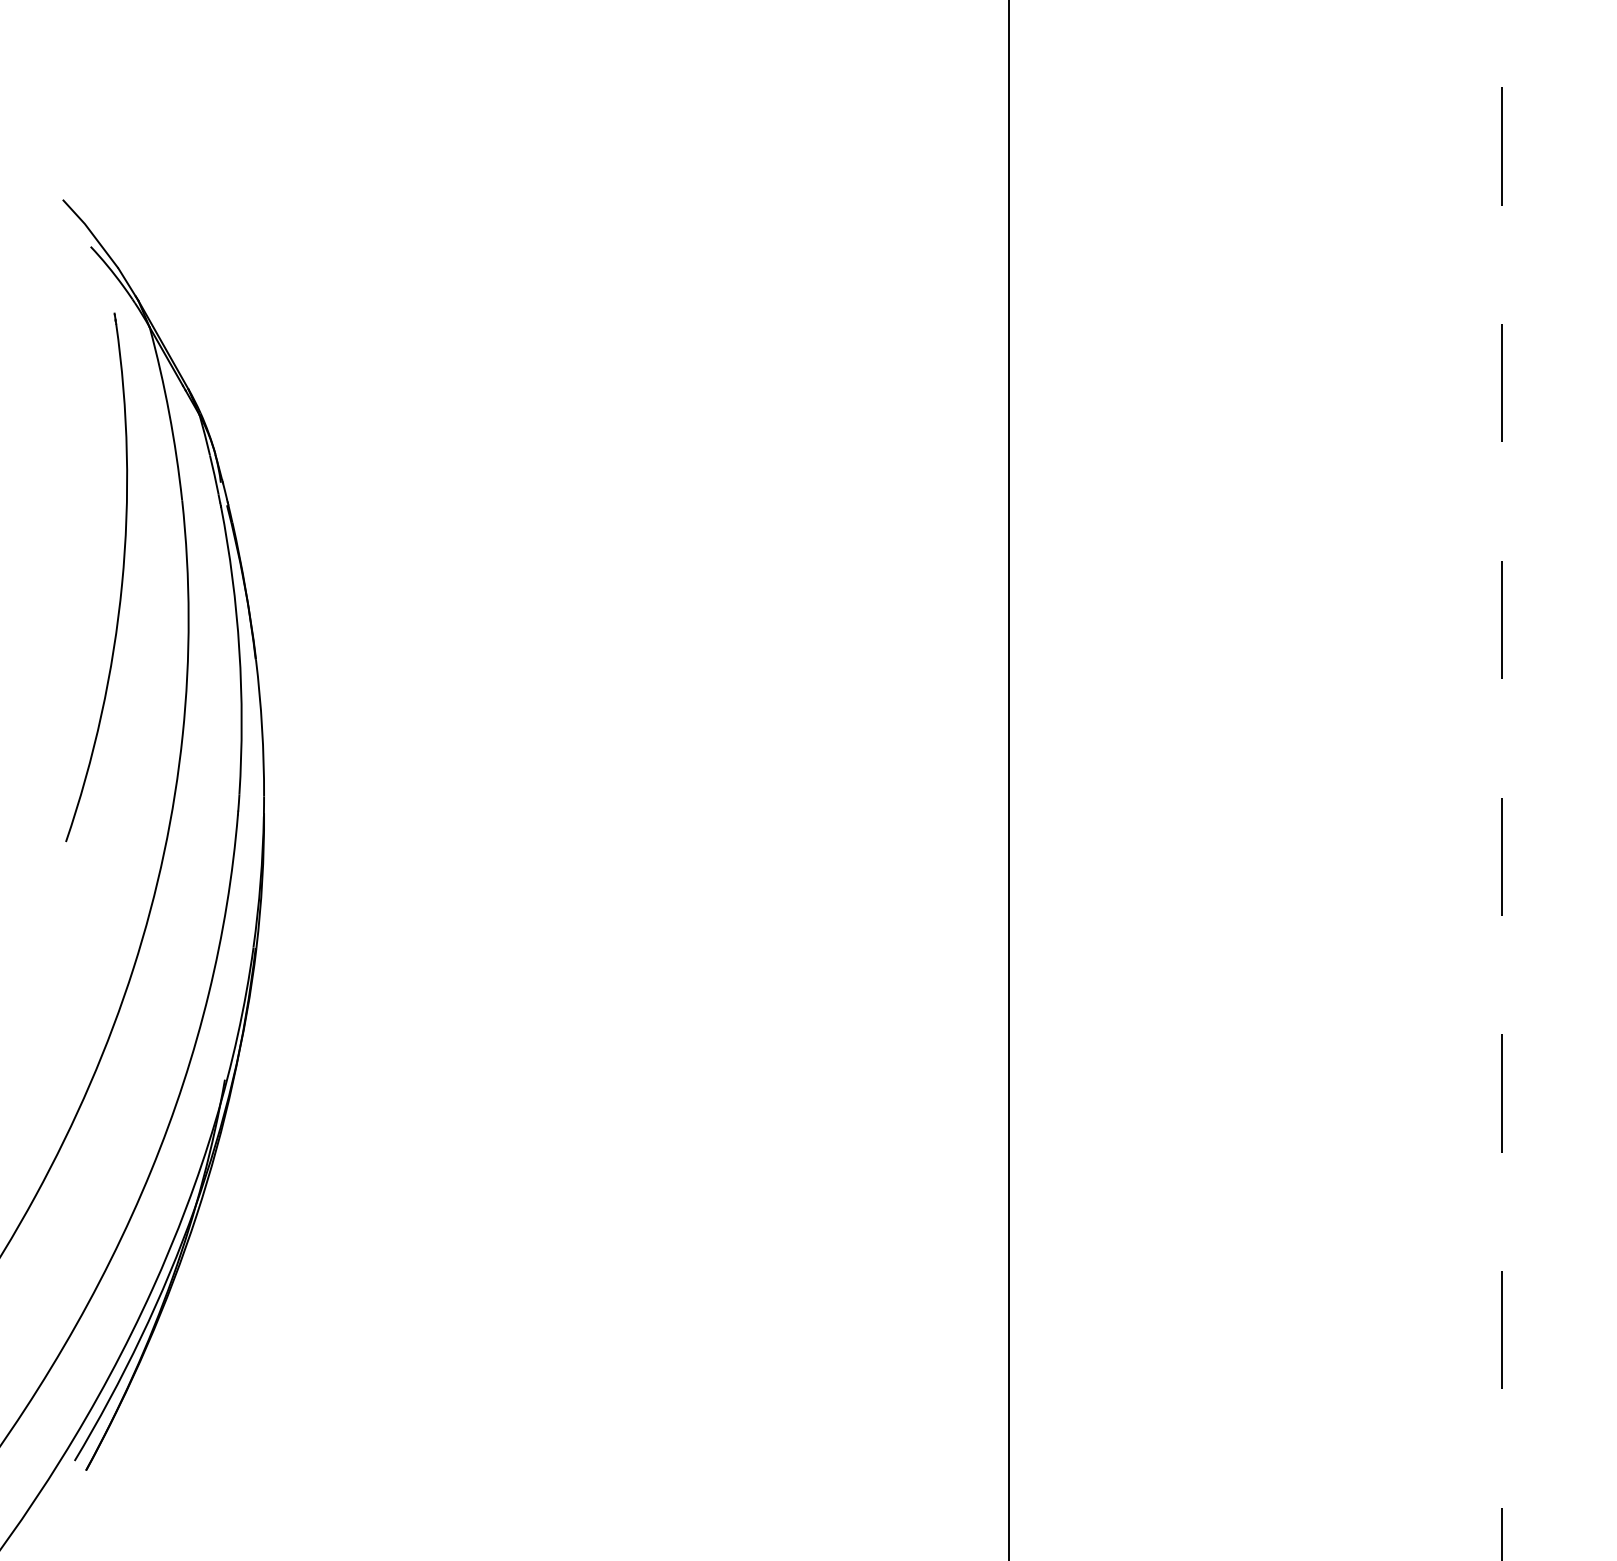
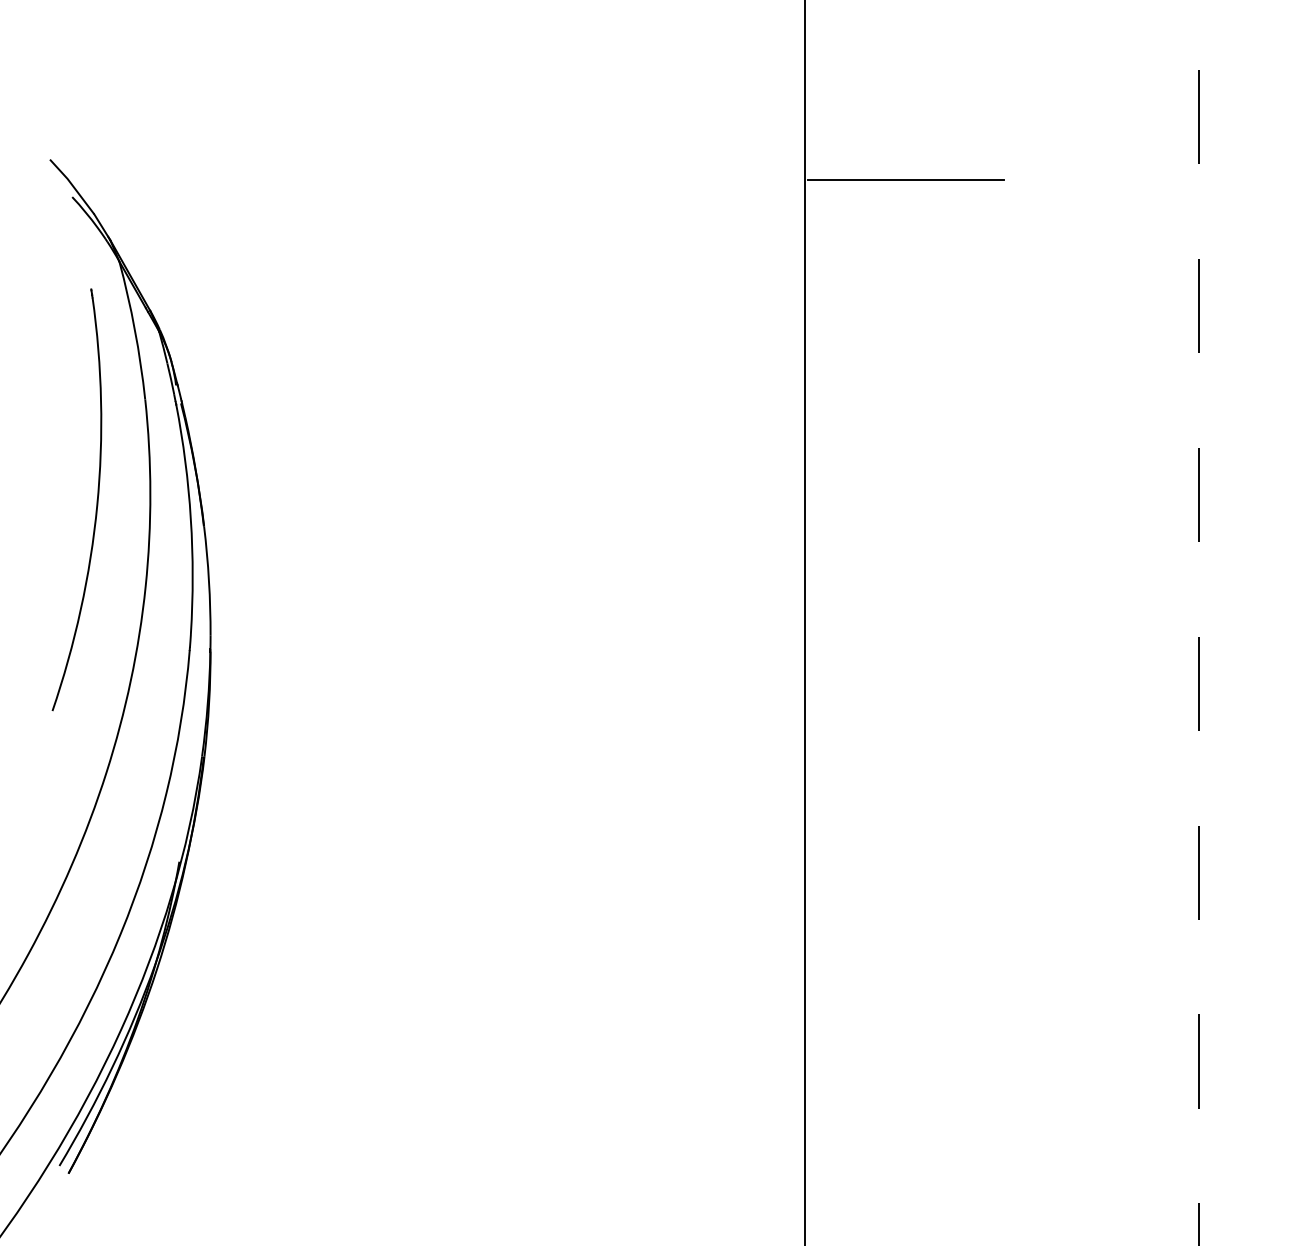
line: (1134, 224) -> (905, 179), added
part: (121, 576) -> (96, 499), moved

